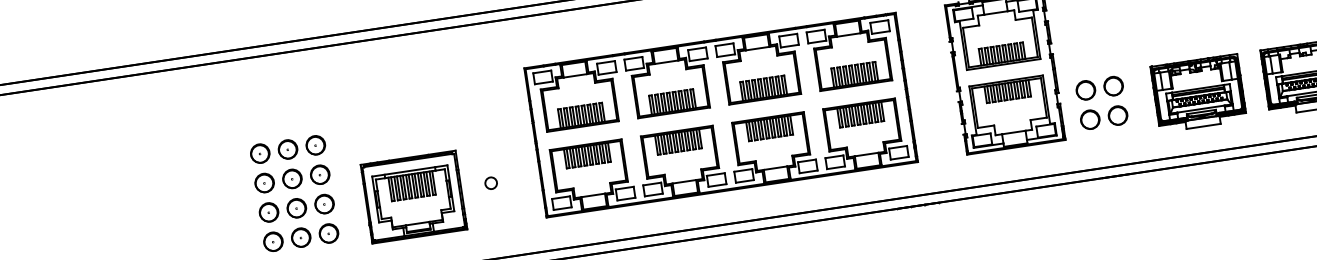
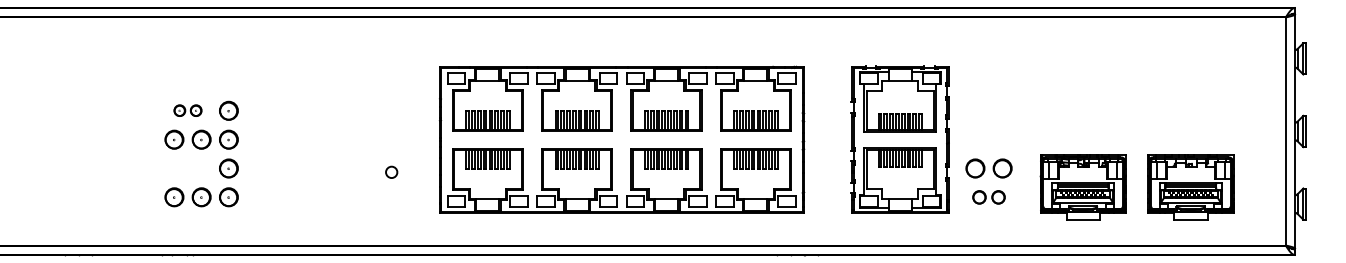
part: (1103, 117) -> (988, 197), size x0.7
part: (273, 151) -> (187, 110), size x0.6
part: (412, 197) -> (314, 174), removed
part: (282, 210) -> (187, 168), removed

